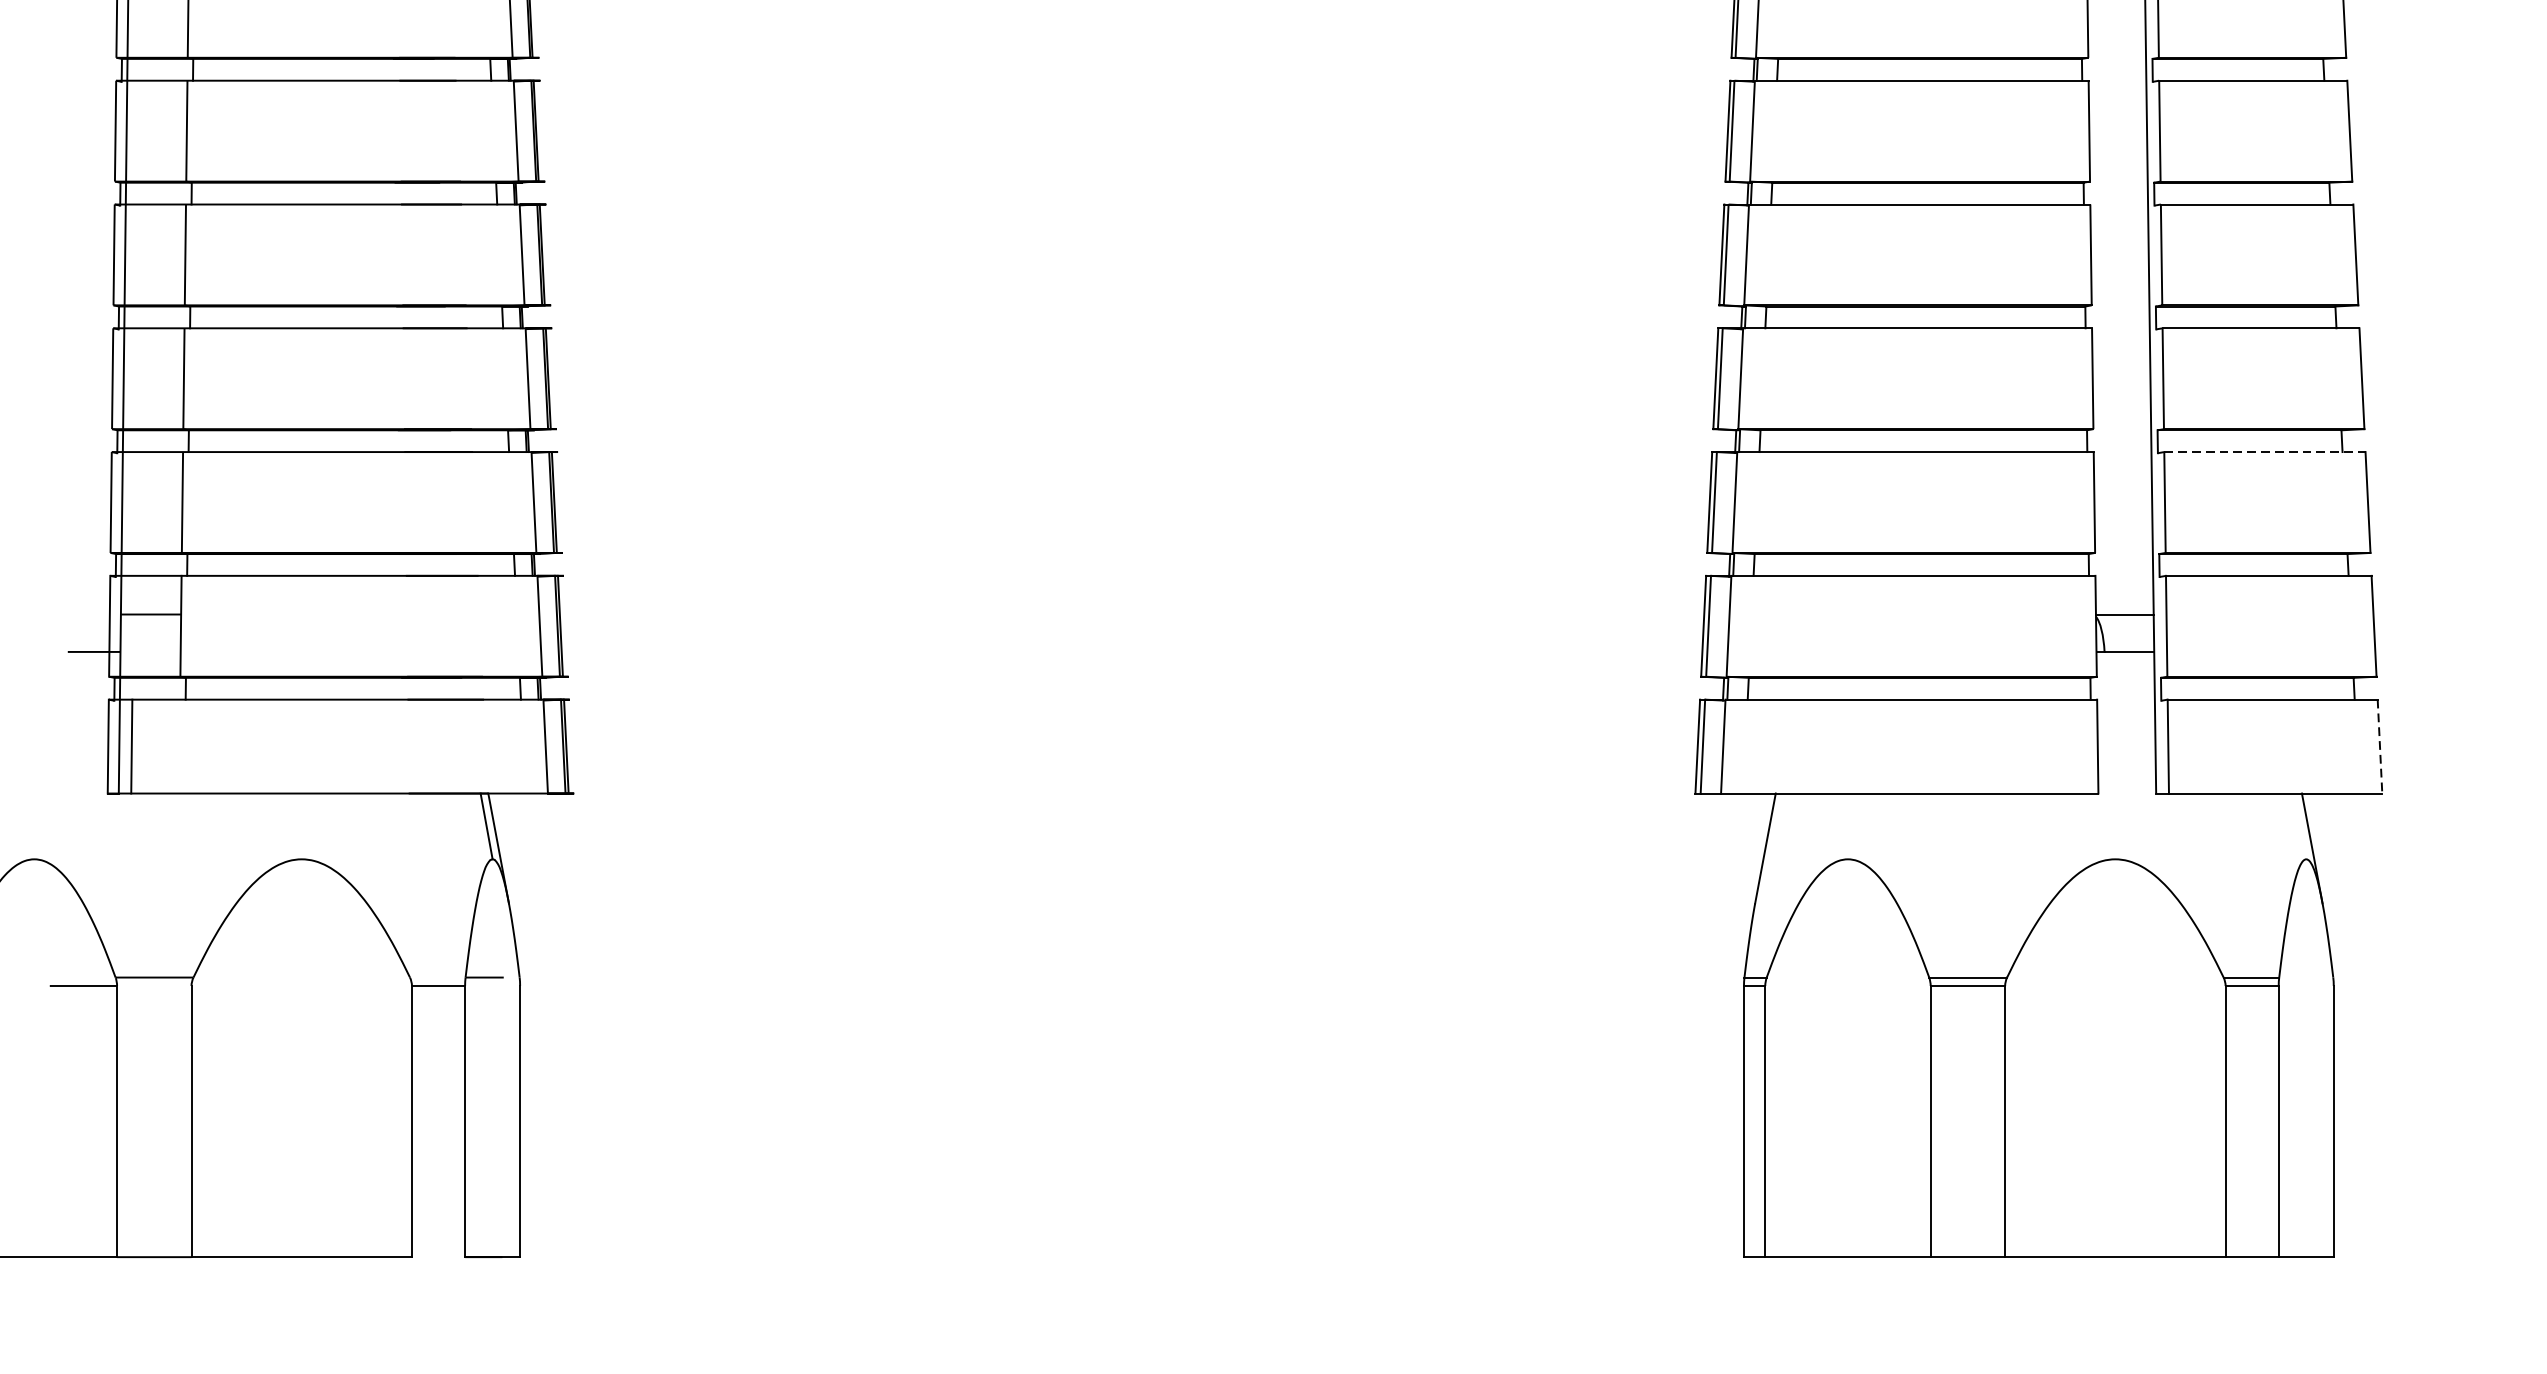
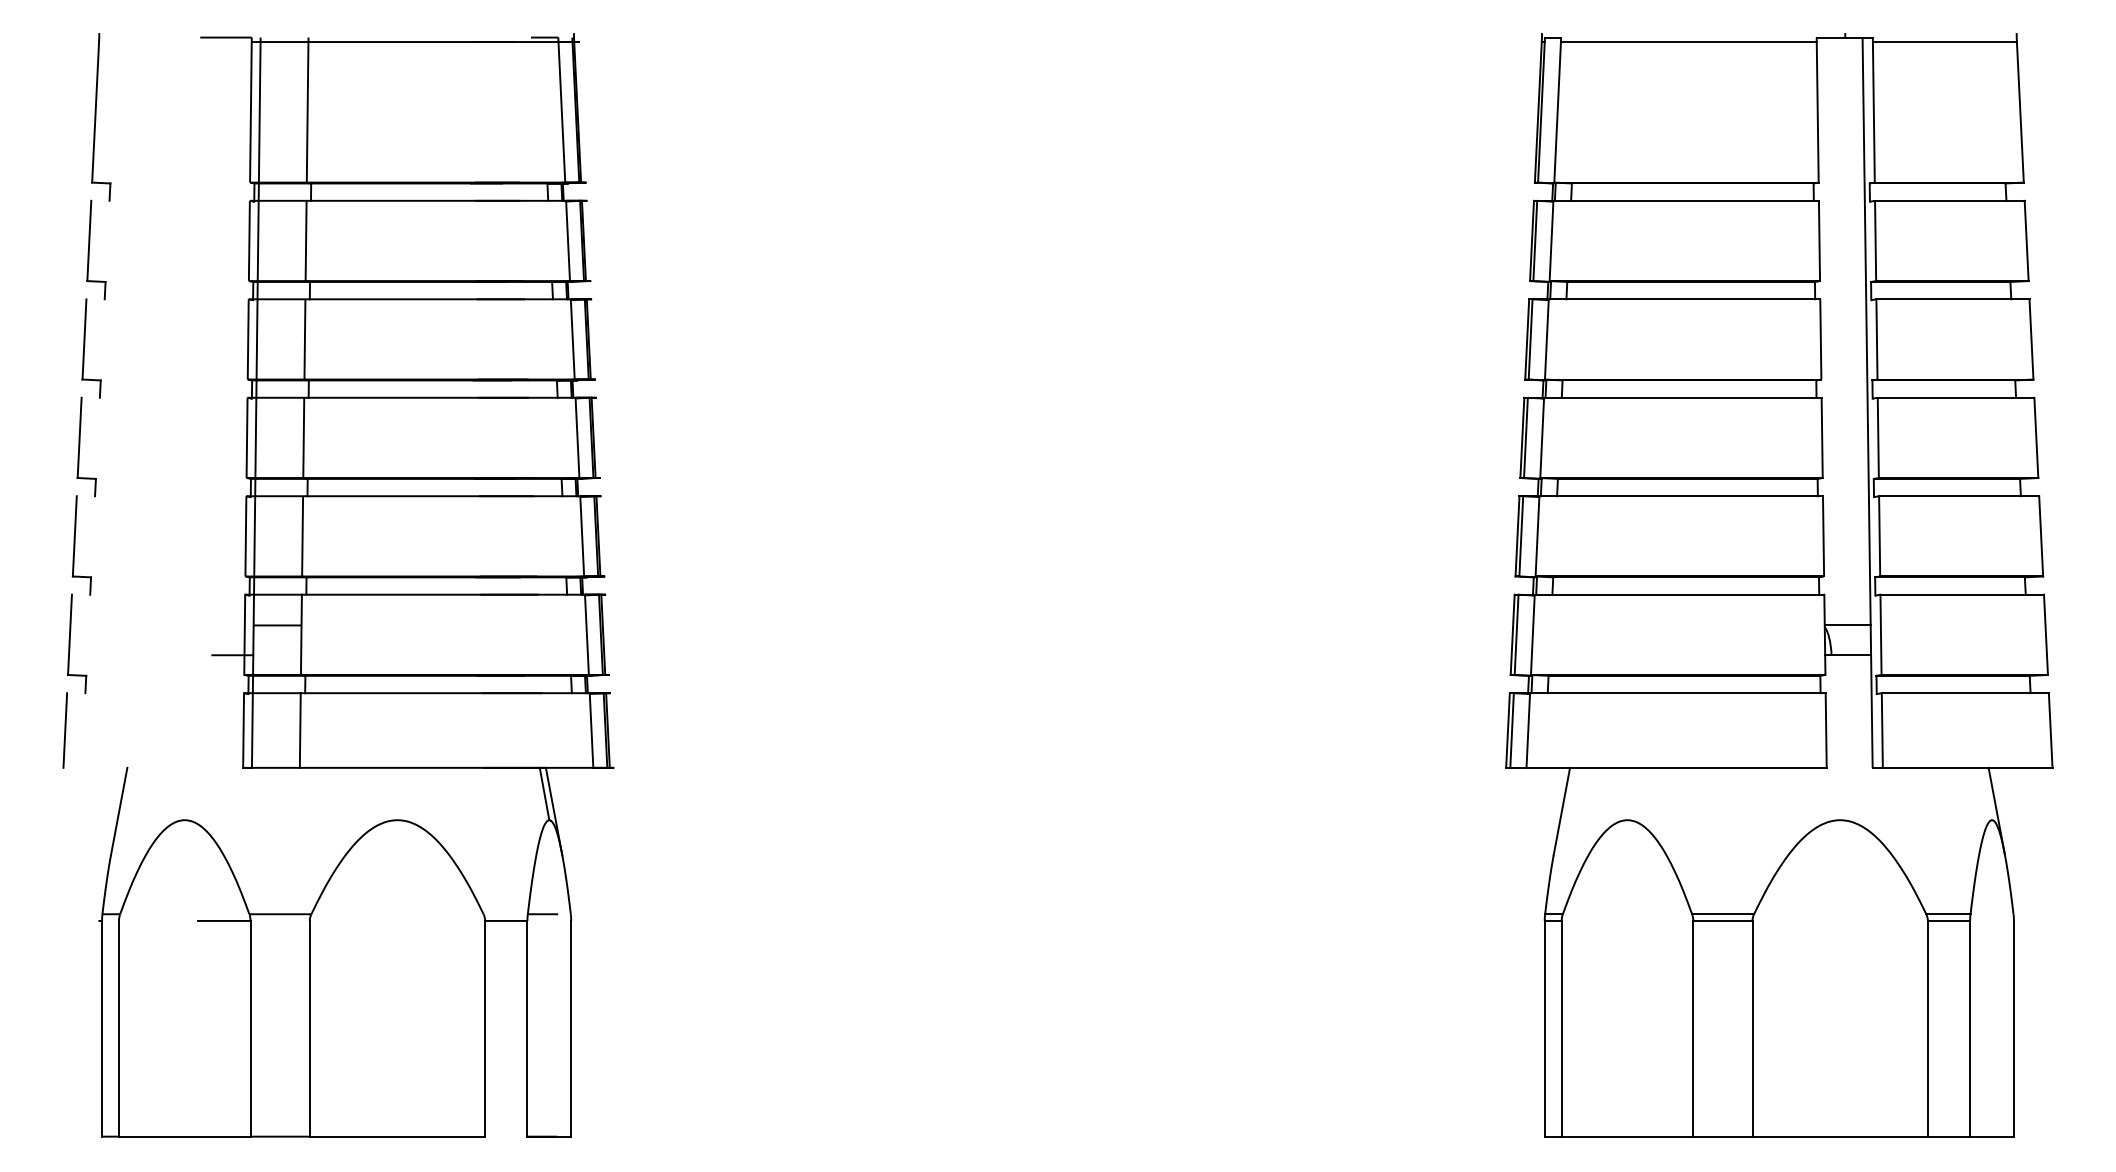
line: (2265, 452) -> (1959, 496), dashed -> solid
line: (130, 746) -> (299, 730), moved
line: (2379, 747) -> (2050, 731), dashed -> solid

